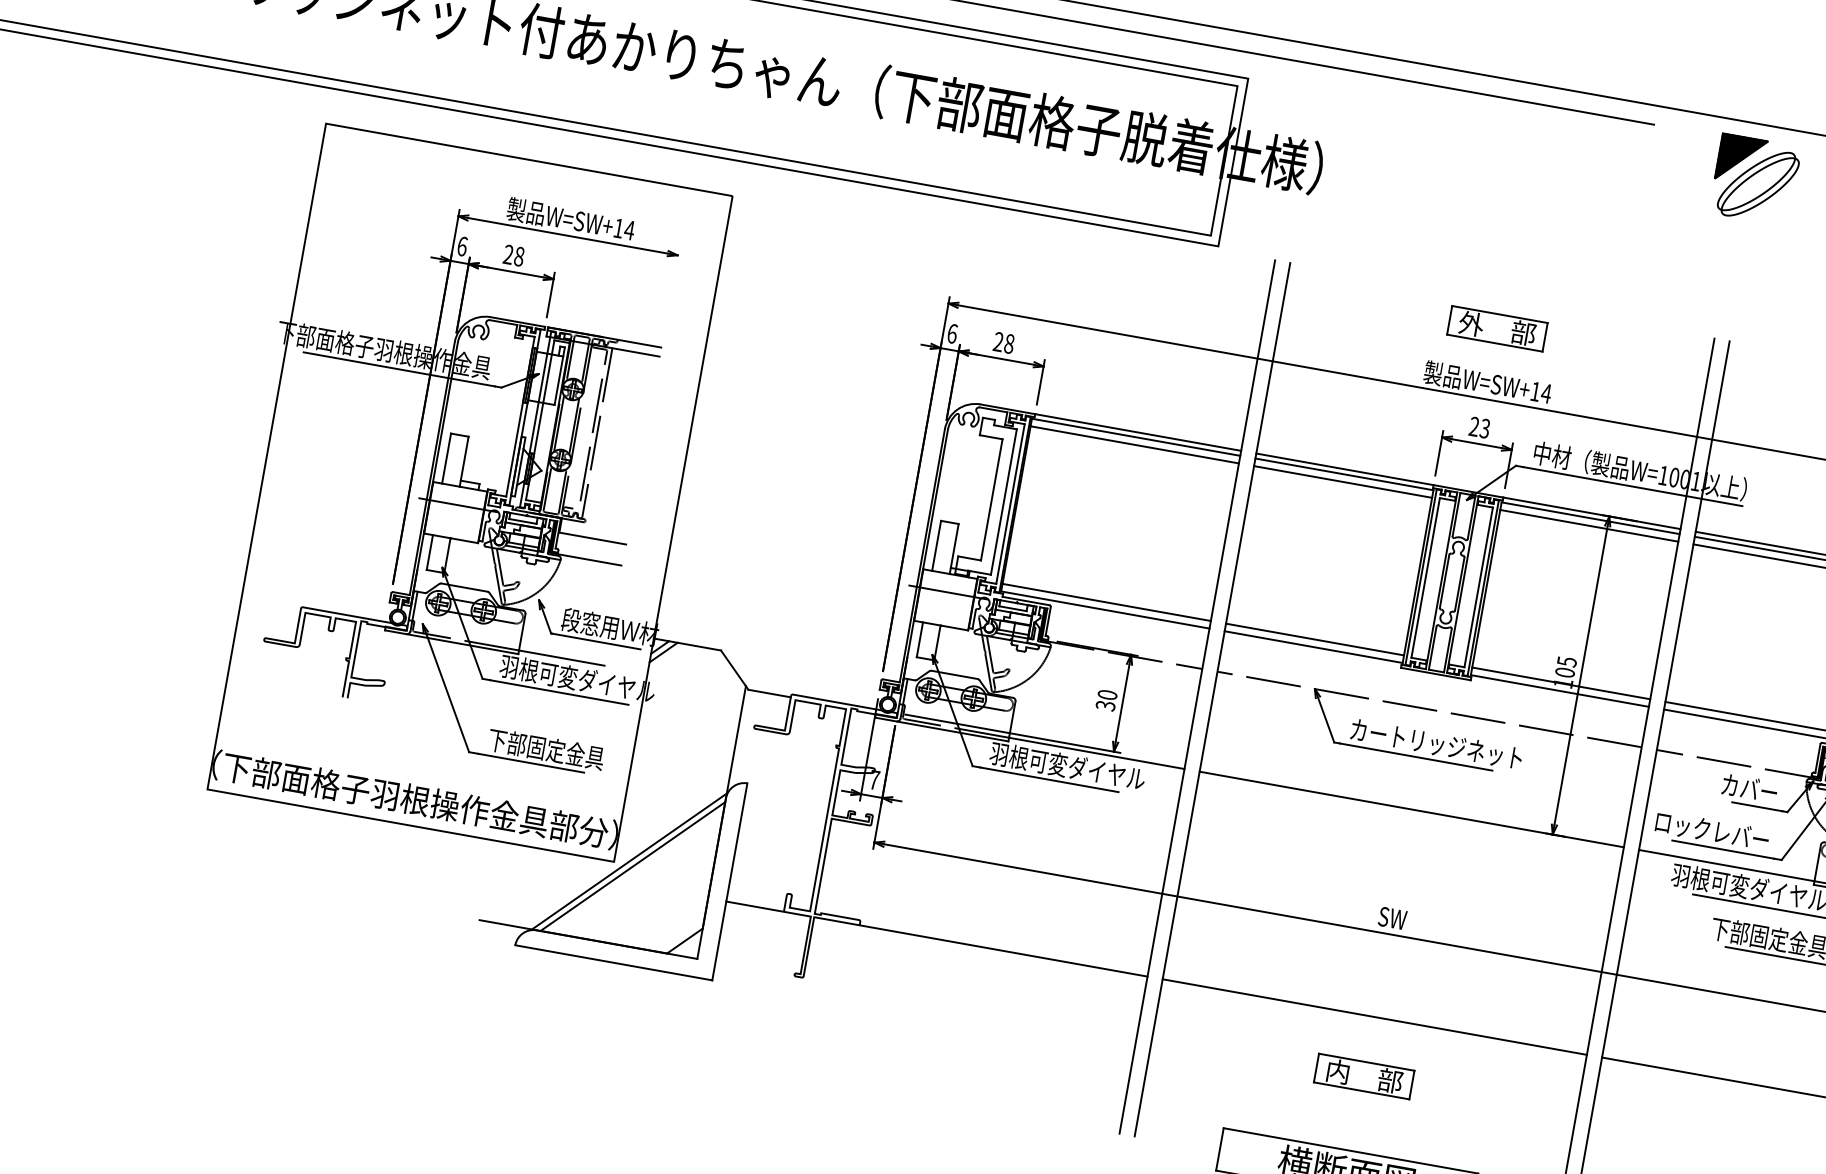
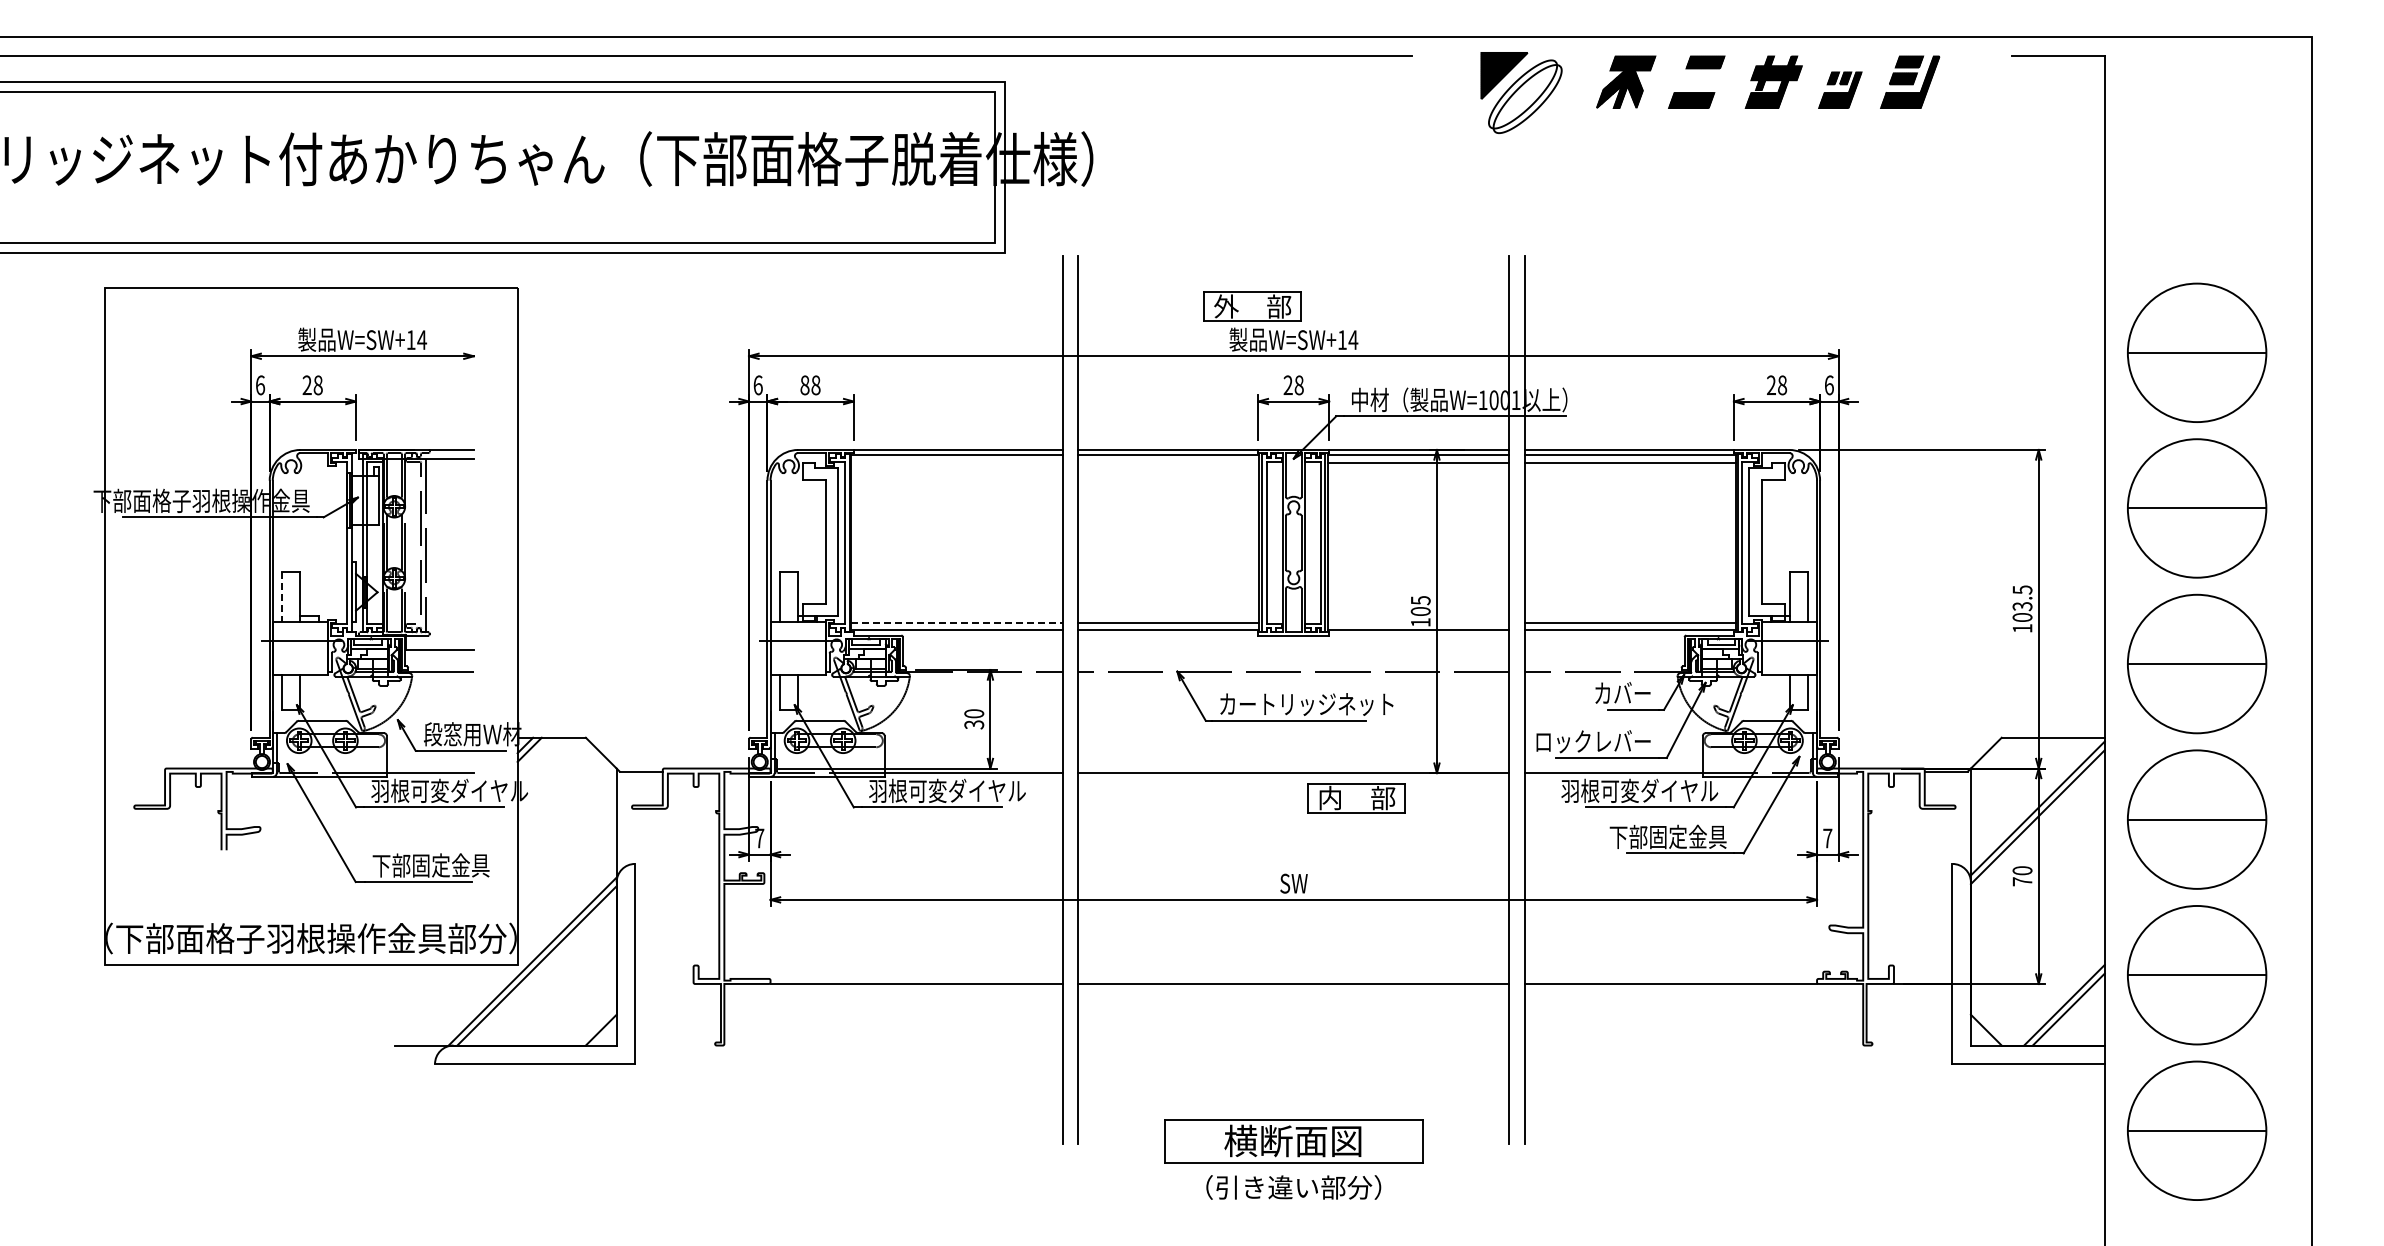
part: (1497, 328) -> (1252, 306), moved
text: (998, 342) -> (804, 385), 28 -> 88
text: (1484, 428) -> (1298, 385), 23 -> 28
line: (1134, 444) -> (956, 462), removed
line: (446, 459) -> (282, 597), solid -> dashed
line: (1342, 481) -> (1168, 462), removed
line: (1107, 602) -> (957, 622), solid -> dashed
line: (1560, 683) -> (1418, 622), removed
line: (755, 906) -> (664, 983), removed
part: (1363, 1076) -> (1356, 798), moved

